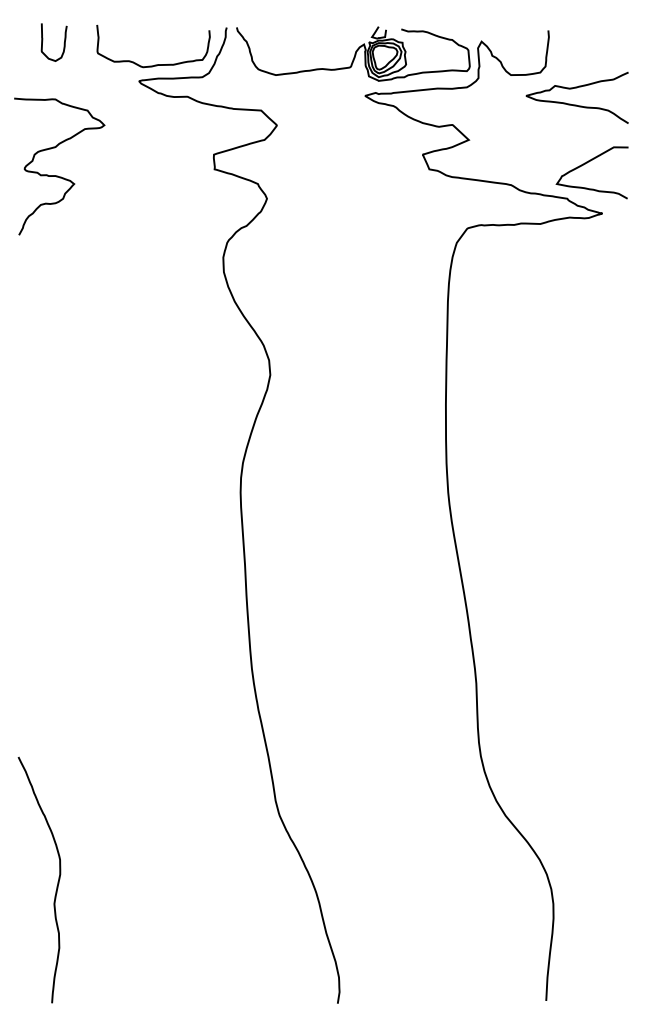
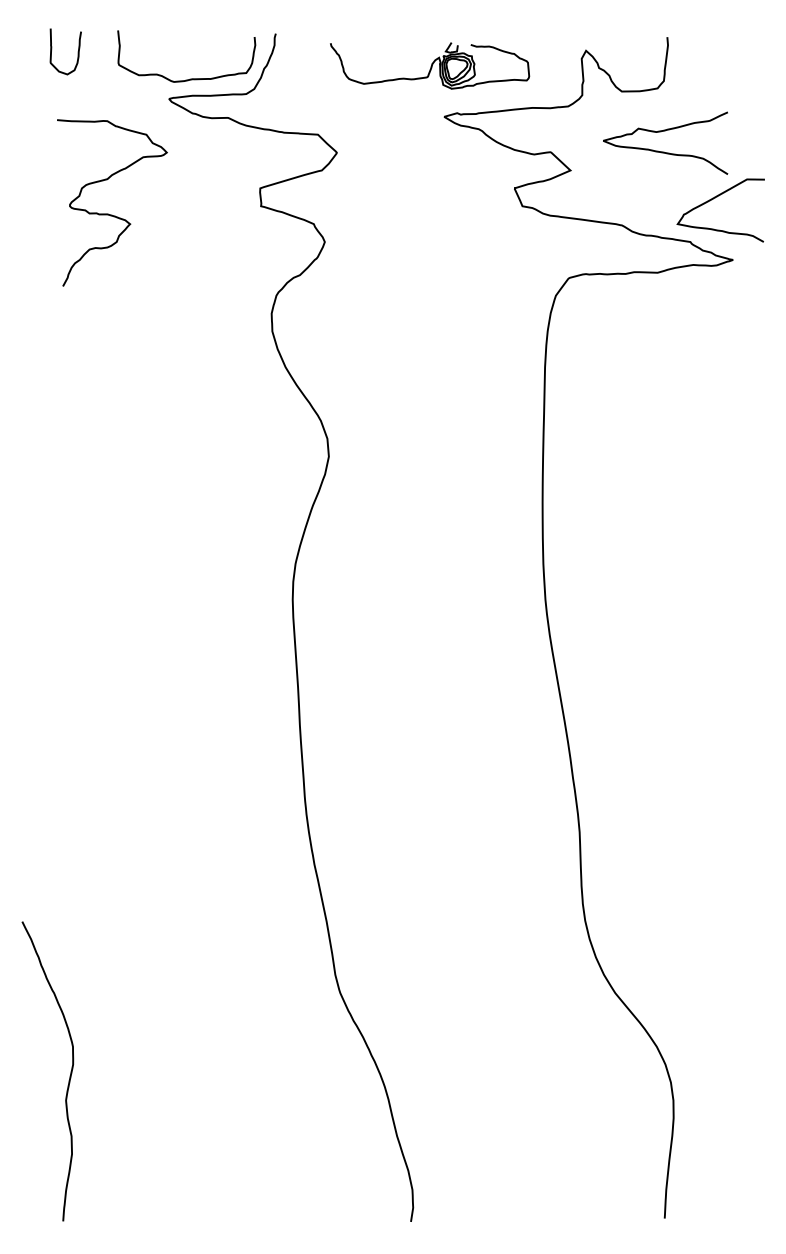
part: (352, 53) -> (429, 65), size x0.7
curve: (576, 104) -> (664, 151), moved
curve: (56, 175) -> (108, 213), moved

